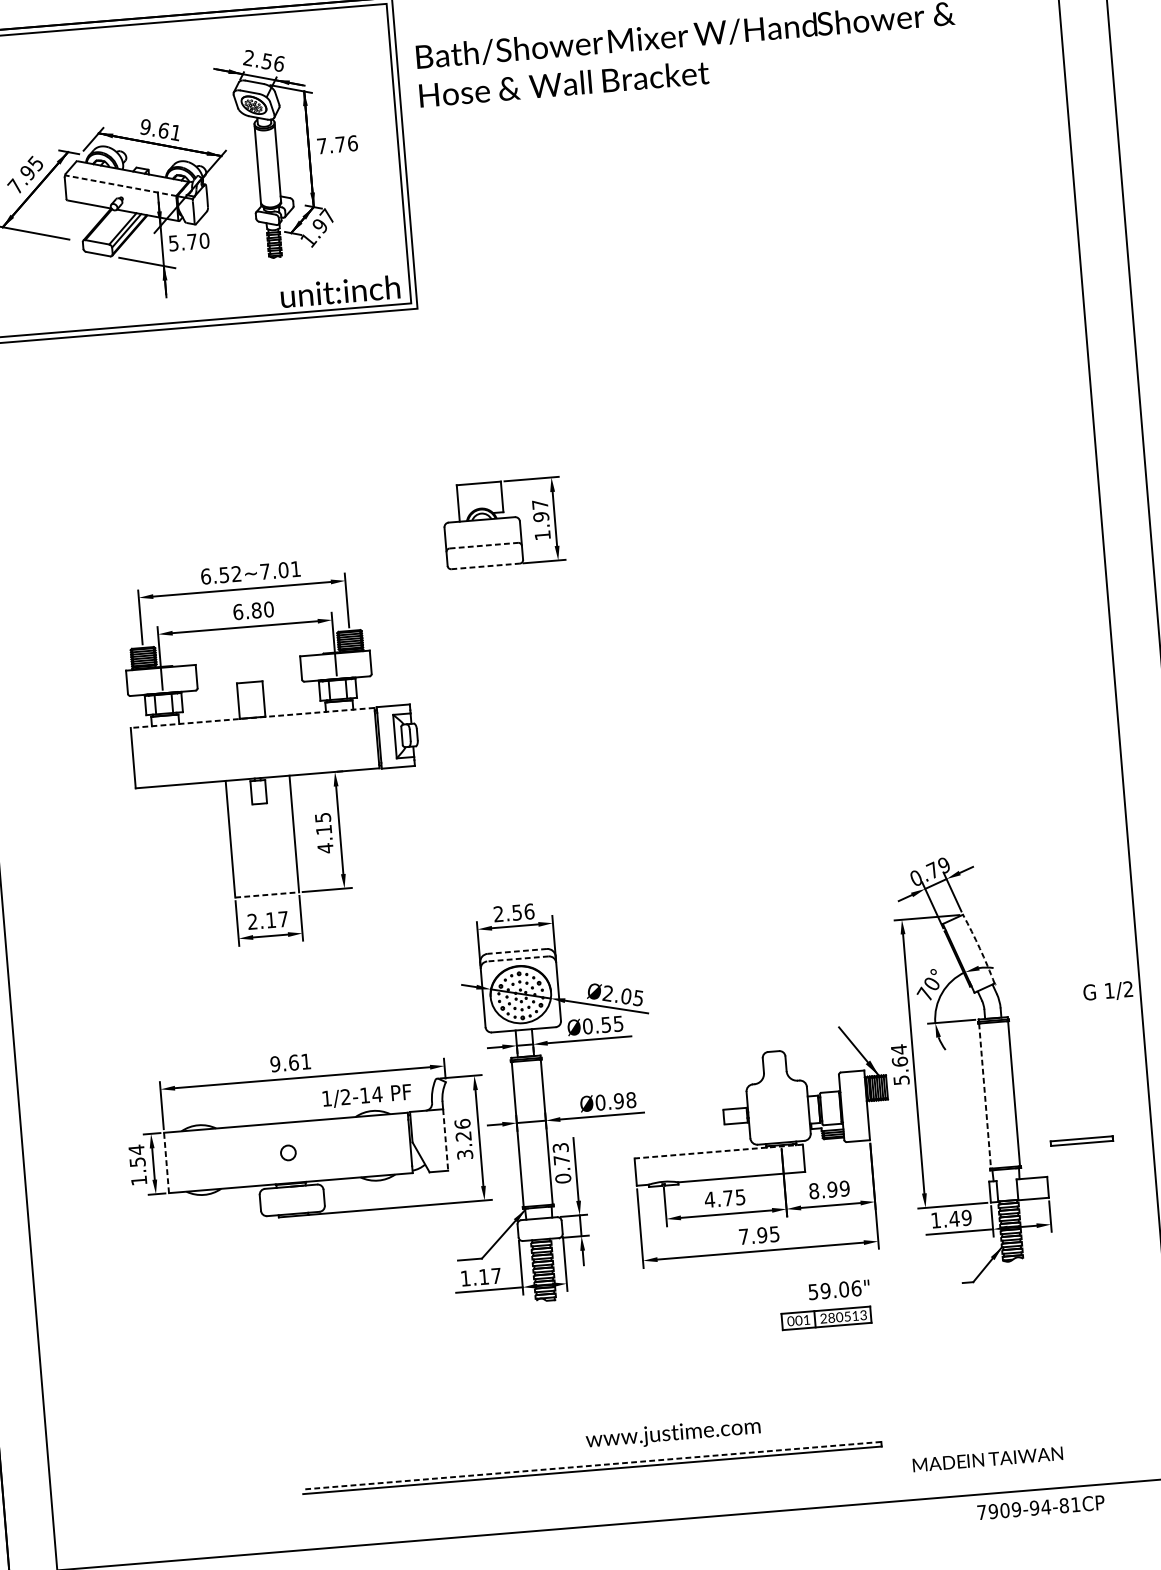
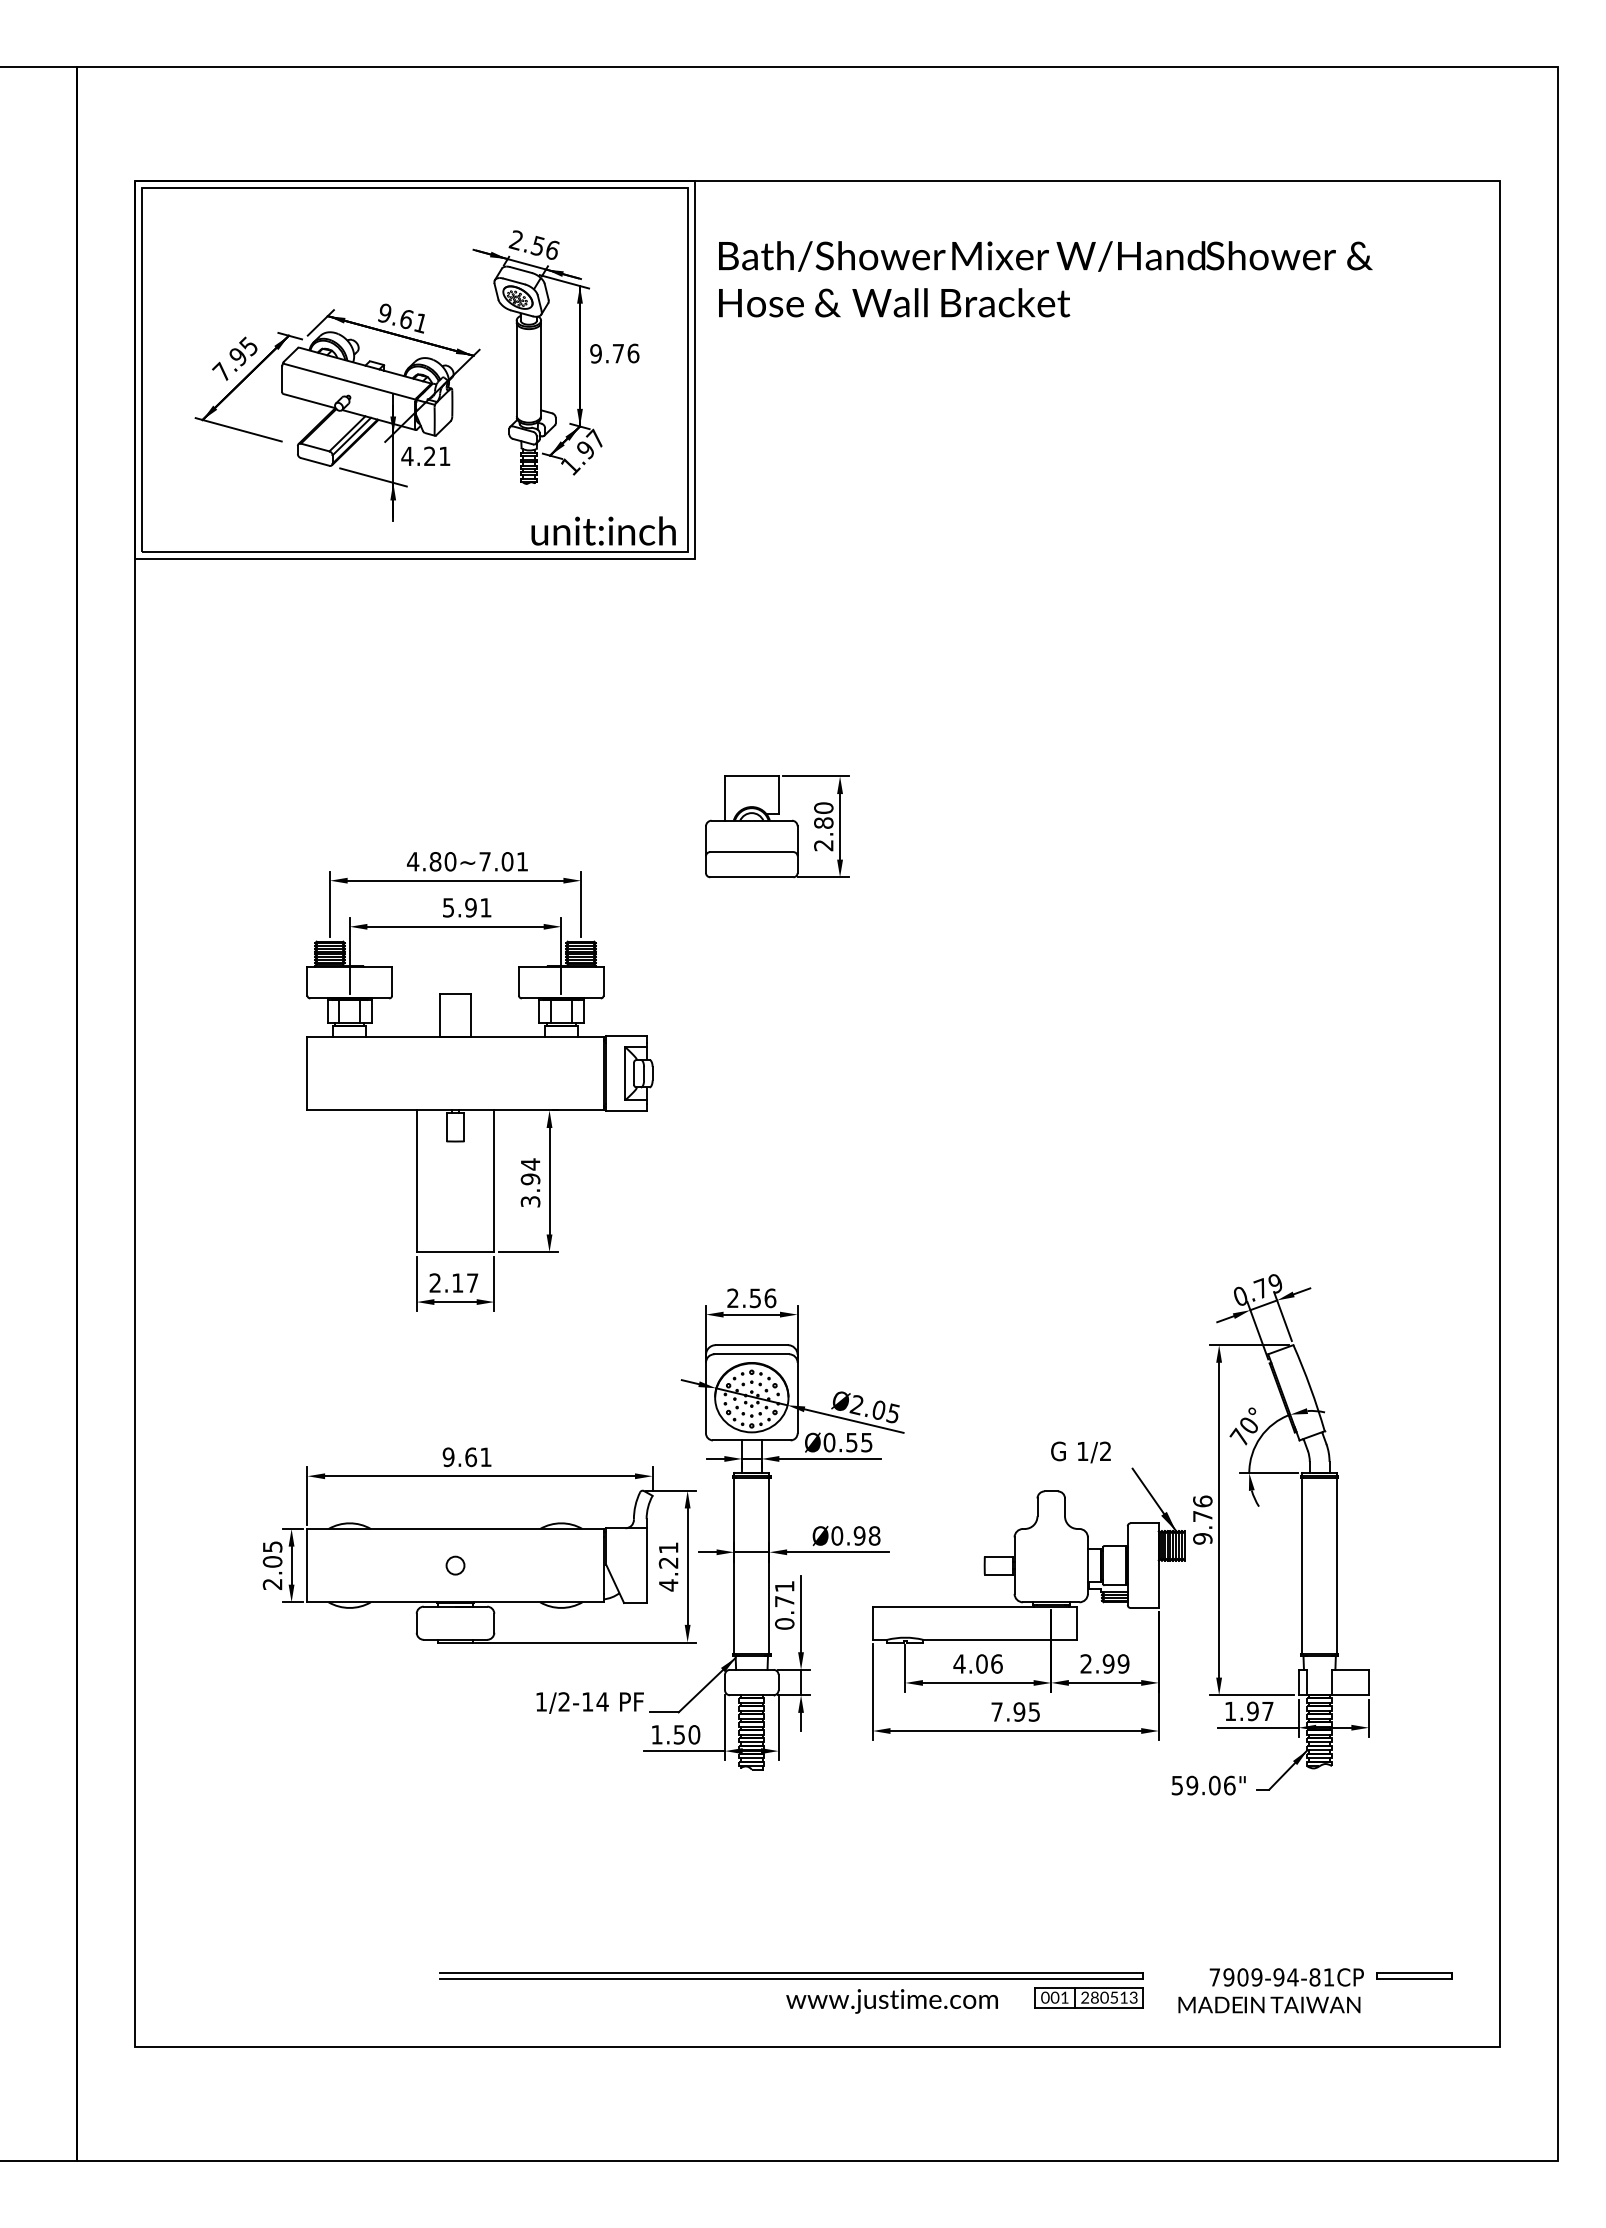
text: (321, 145) -> (595, 353), 7.76 -> 9.76
line: (121, 185) -> (349, 381), dashed -> solid
text: (188, 242) -> (425, 456), 5.70 -> 4.21
text: (541, 519) -> (823, 826), 1.97 -> 2.80
line: (483, 546) -> (751, 852), dashed -> solid
line: (485, 566) -> (751, 877), dashed -> solid
text: (220, 575) -> (431, 861), 6.52~7.01 -> 4.80~7.01
text: (252, 610) -> (466, 907), 6.80 -> 5.91
line: (252, 718) -> (455, 1037), dashed -> solid
text: (324, 833) -> (530, 1183), 4.15 -> 3.94
line: (267, 895) -> (455, 1252), dashed -> solid
arc: (979, 948) -> (1310, 1387), dashed -> solid
line: (517, 951) -> (751, 1345), dashed -> solid
line: (517, 959) -> (751, 1354), dashed -> solid
text: (1107, 991) -> (1080, 1452), moved
text: (899, 1064) -> (1202, 1519), 5.64 -> 9.76
text: (366, 1095) -> (589, 1702), moved
line: (985, 1096) -> (1302, 1566), dashed -> solid
text: (463, 1139) -> (668, 1566), 3.26 -> 4.21
line: (445, 1140) -> (646, 1566), dashed -> solid
part: (1081, 1140) -> (1414, 1975), moved
text: (560, 1147) -> (784, 1586), 0.73 -> 0.71
line: (718, 1151) -> (974, 1606), dashed -> solid
line: (166, 1162) -> (307, 1565), dashed -> solid
text: (137, 1164) -> (272, 1564), 1.54 -> 2.05
text: (814, 1190) -> (1086, 1663), 8.99 -> 2.99
text: (734, 1197) -> (989, 1663), 4.75 -> 4.06
text: (959, 1218) -> (1259, 1711), 1.49 -> 1.97
text: (489, 1276) -> (686, 1734), 1.17 -> 1.50
text: (838, 1289) -> (1208, 1785), moved
part: (826, 1318) -> (1088, 1997), moved
text: (672, 1434) -> (891, 2001), moved
line: (591, 1465) -> (790, 1973), dashed -> solid
text: (1040, 1507) -> (1286, 1977), moved

